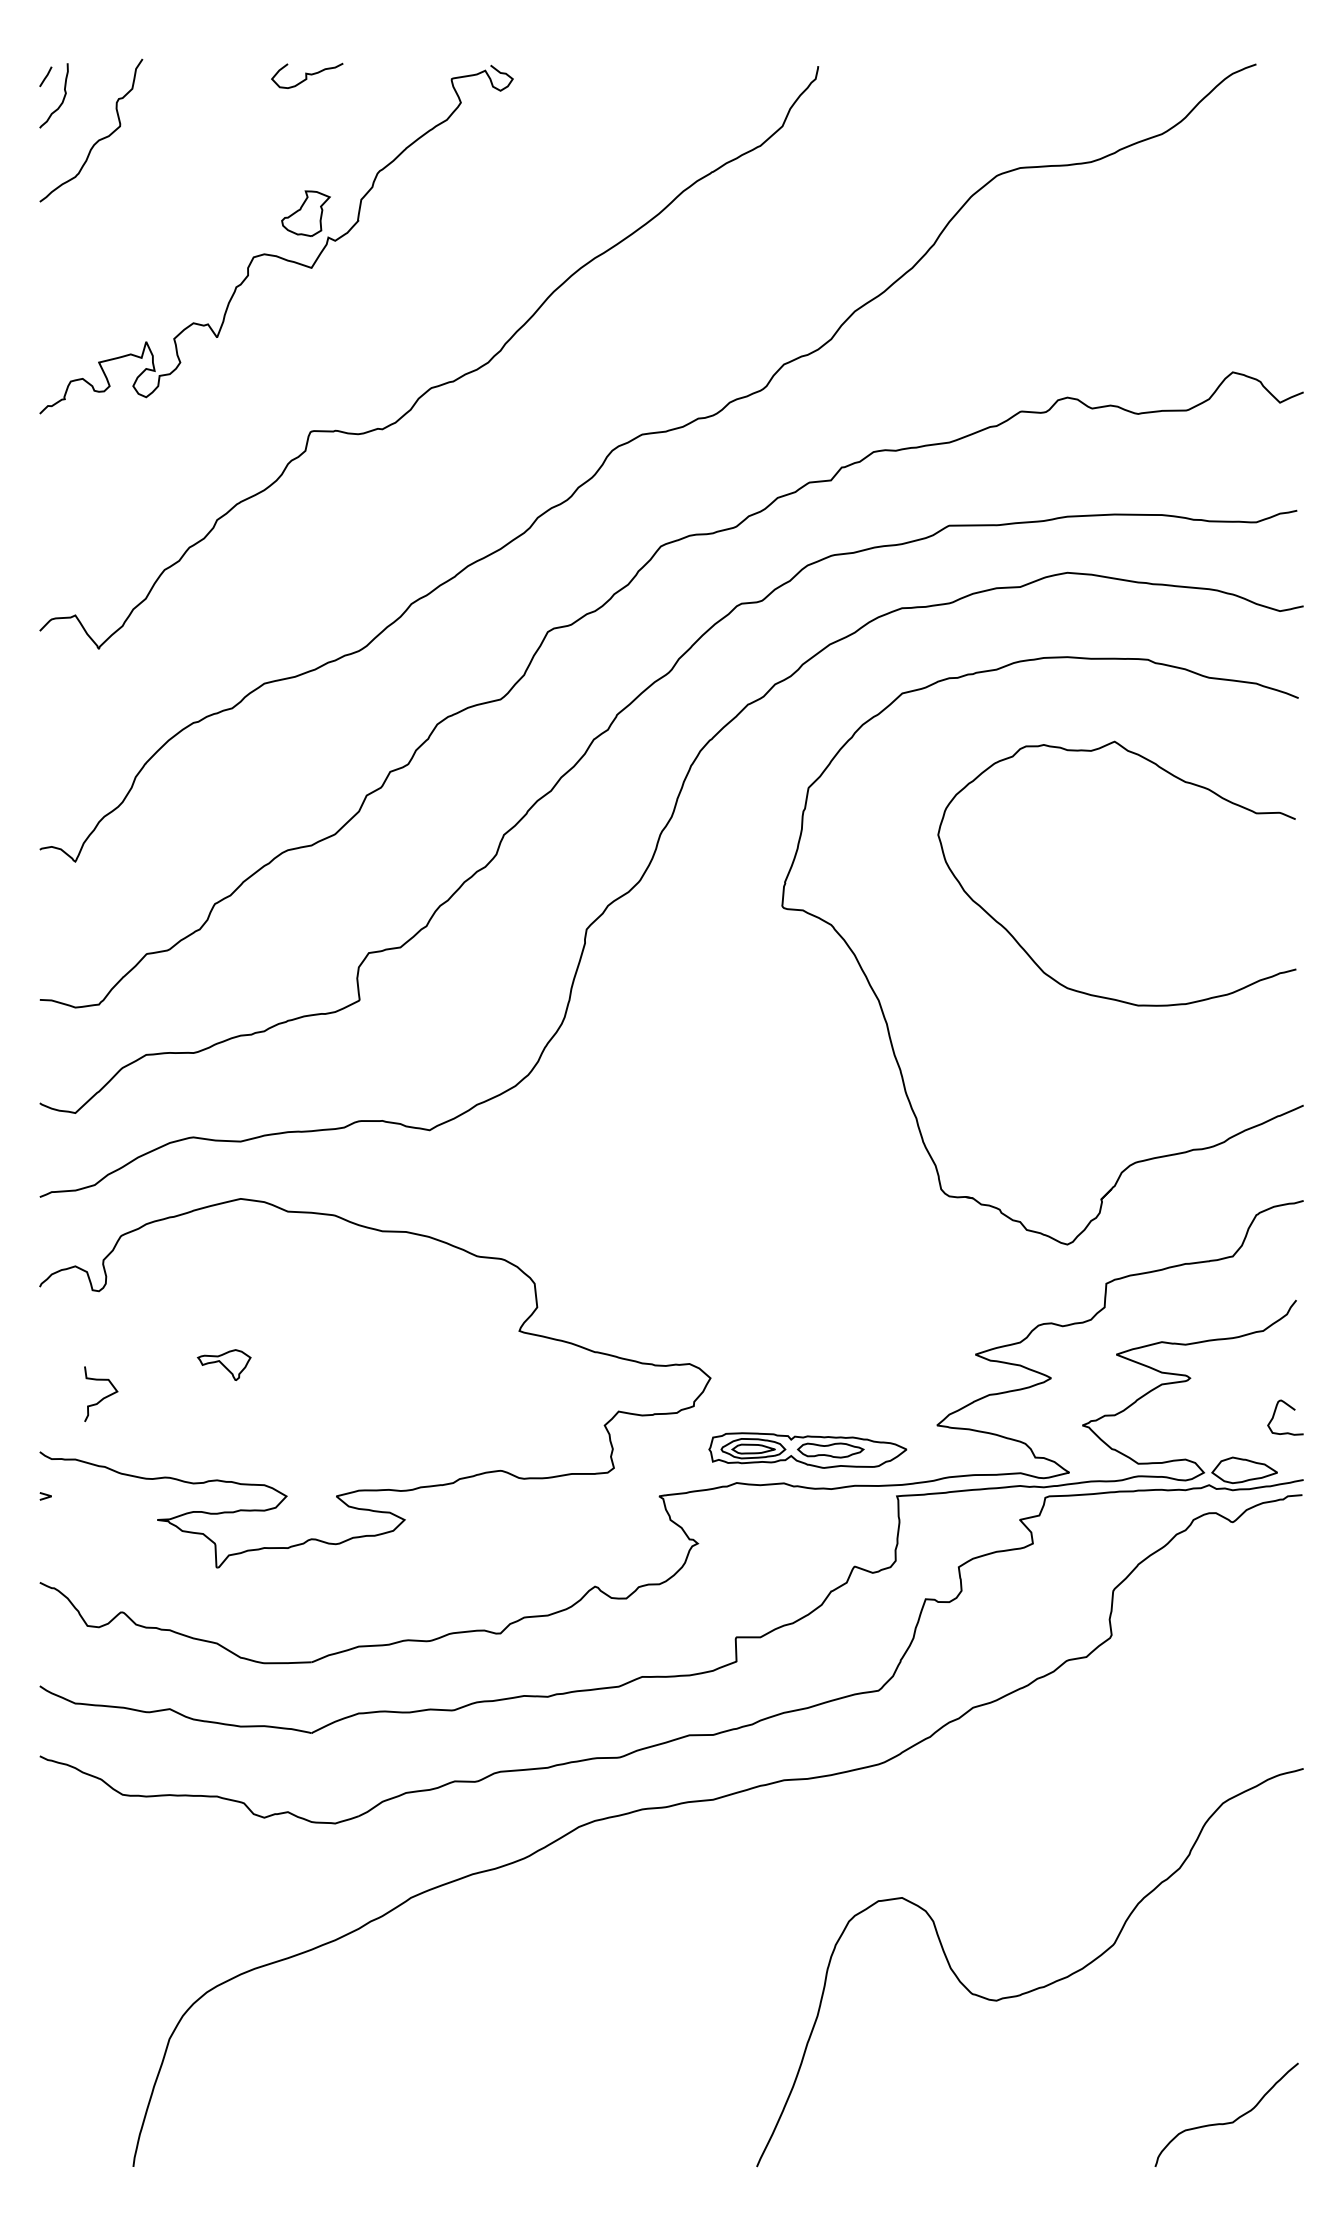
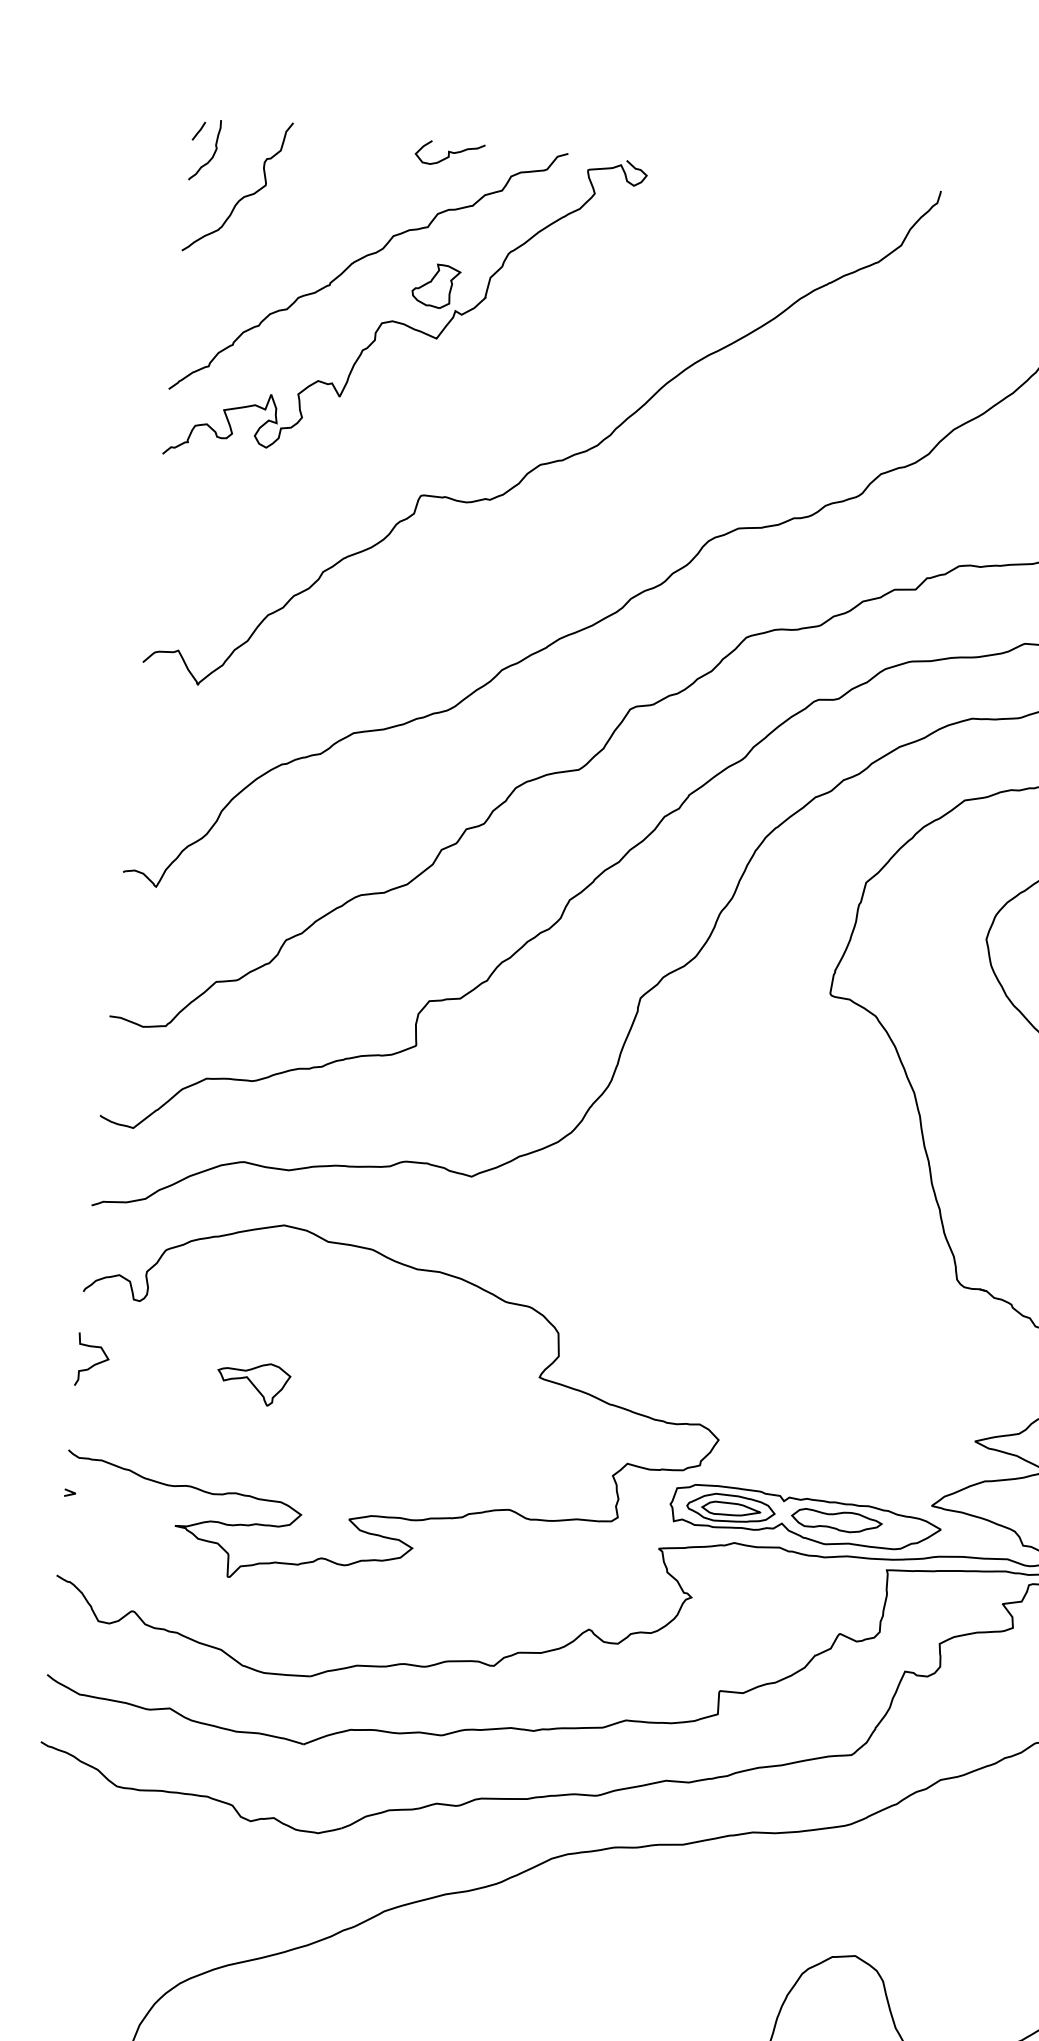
curve: (228, 192) -> (363, 258), added
part: (223, 1364) -> (252, 1382), size x1.43
curve: (103, 1397) -> (94, 1363), moved
part: (807, 1450) -> (805, 1518), size x1.43

